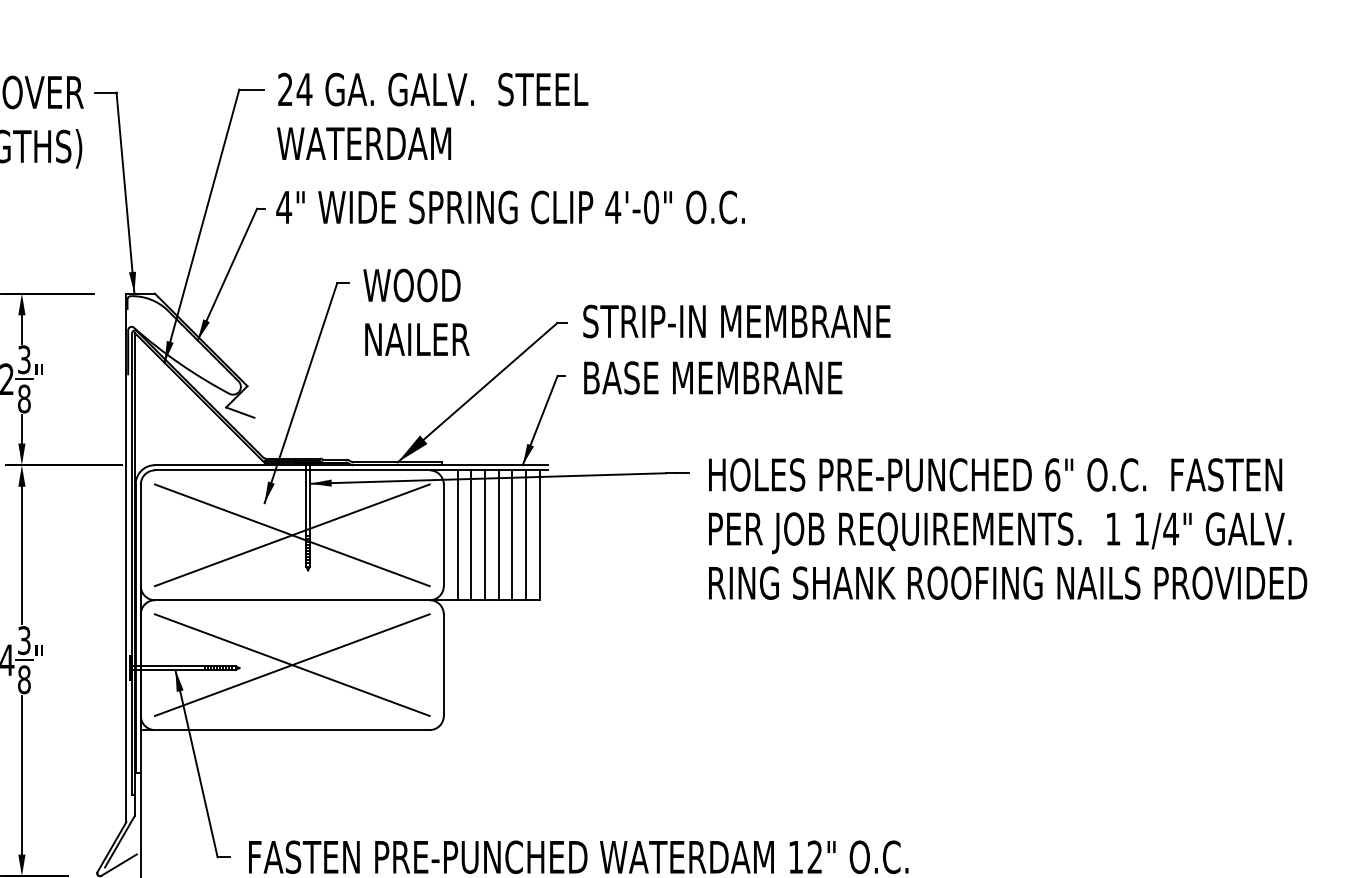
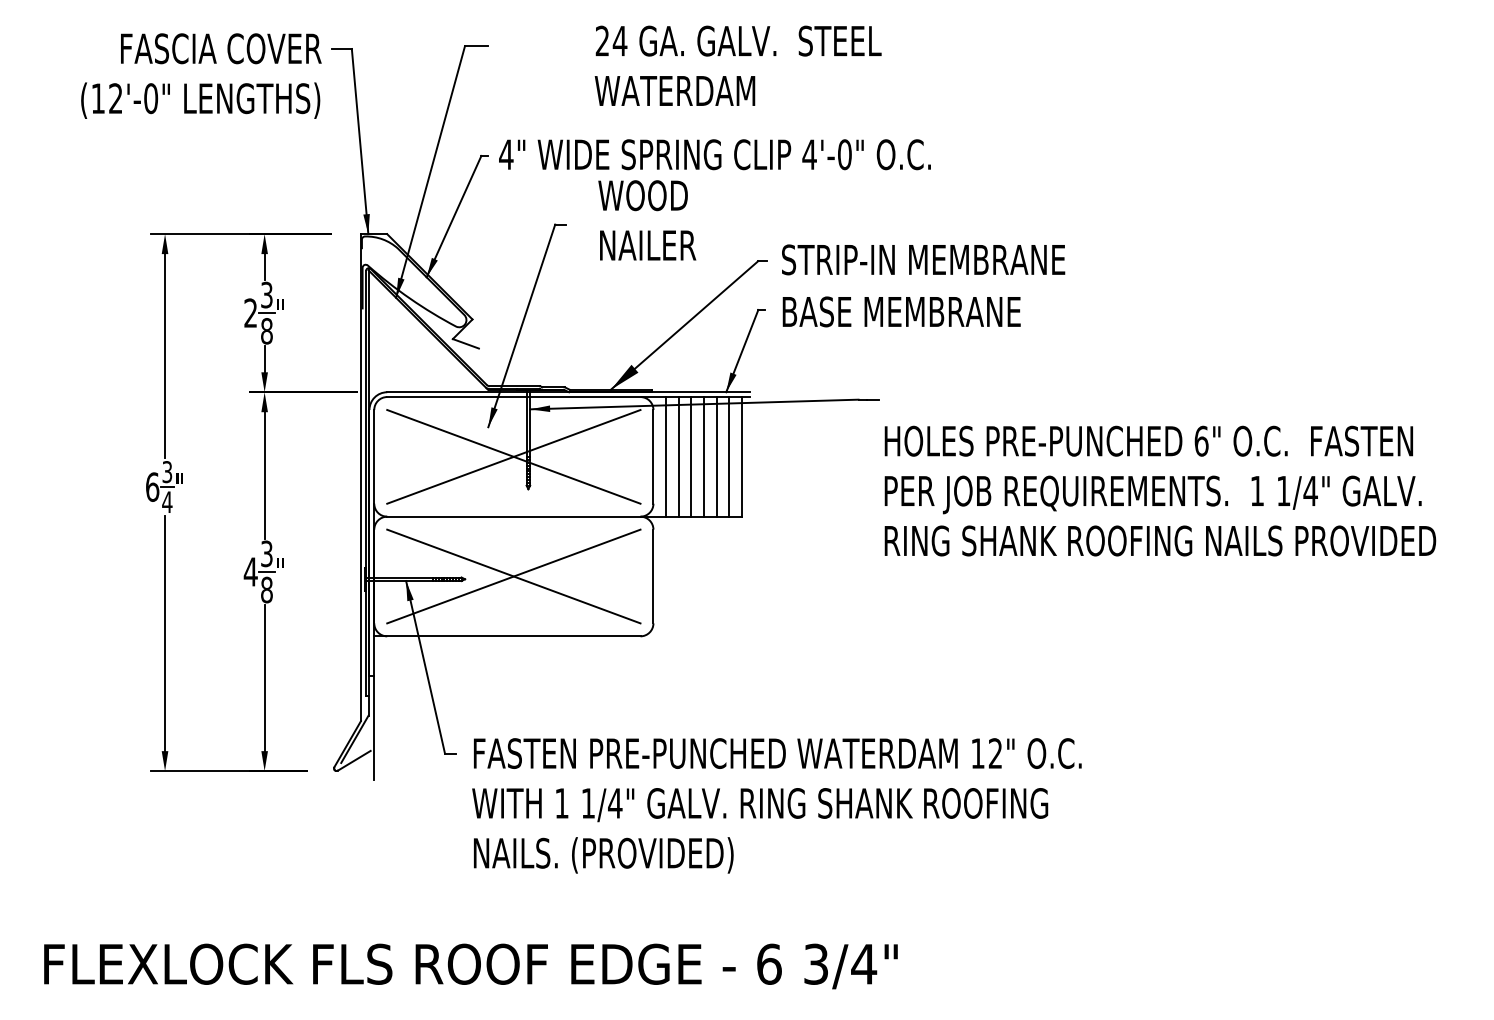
text: (431, 116) -> (737, 65), moved
text: (416, 312) -> (647, 220), moved
text: (1008, 528) -> (1160, 490), moved

